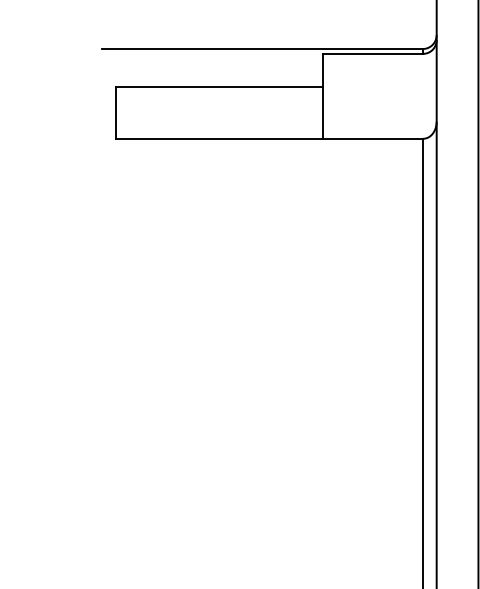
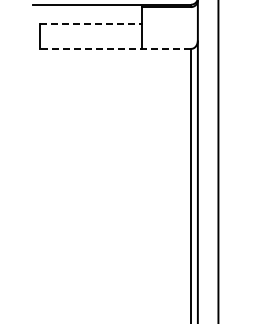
line: (218, 87) -> (90, 23), solid -> dashed
line: (269, 137) -> (115, 48), solid -> dashed

